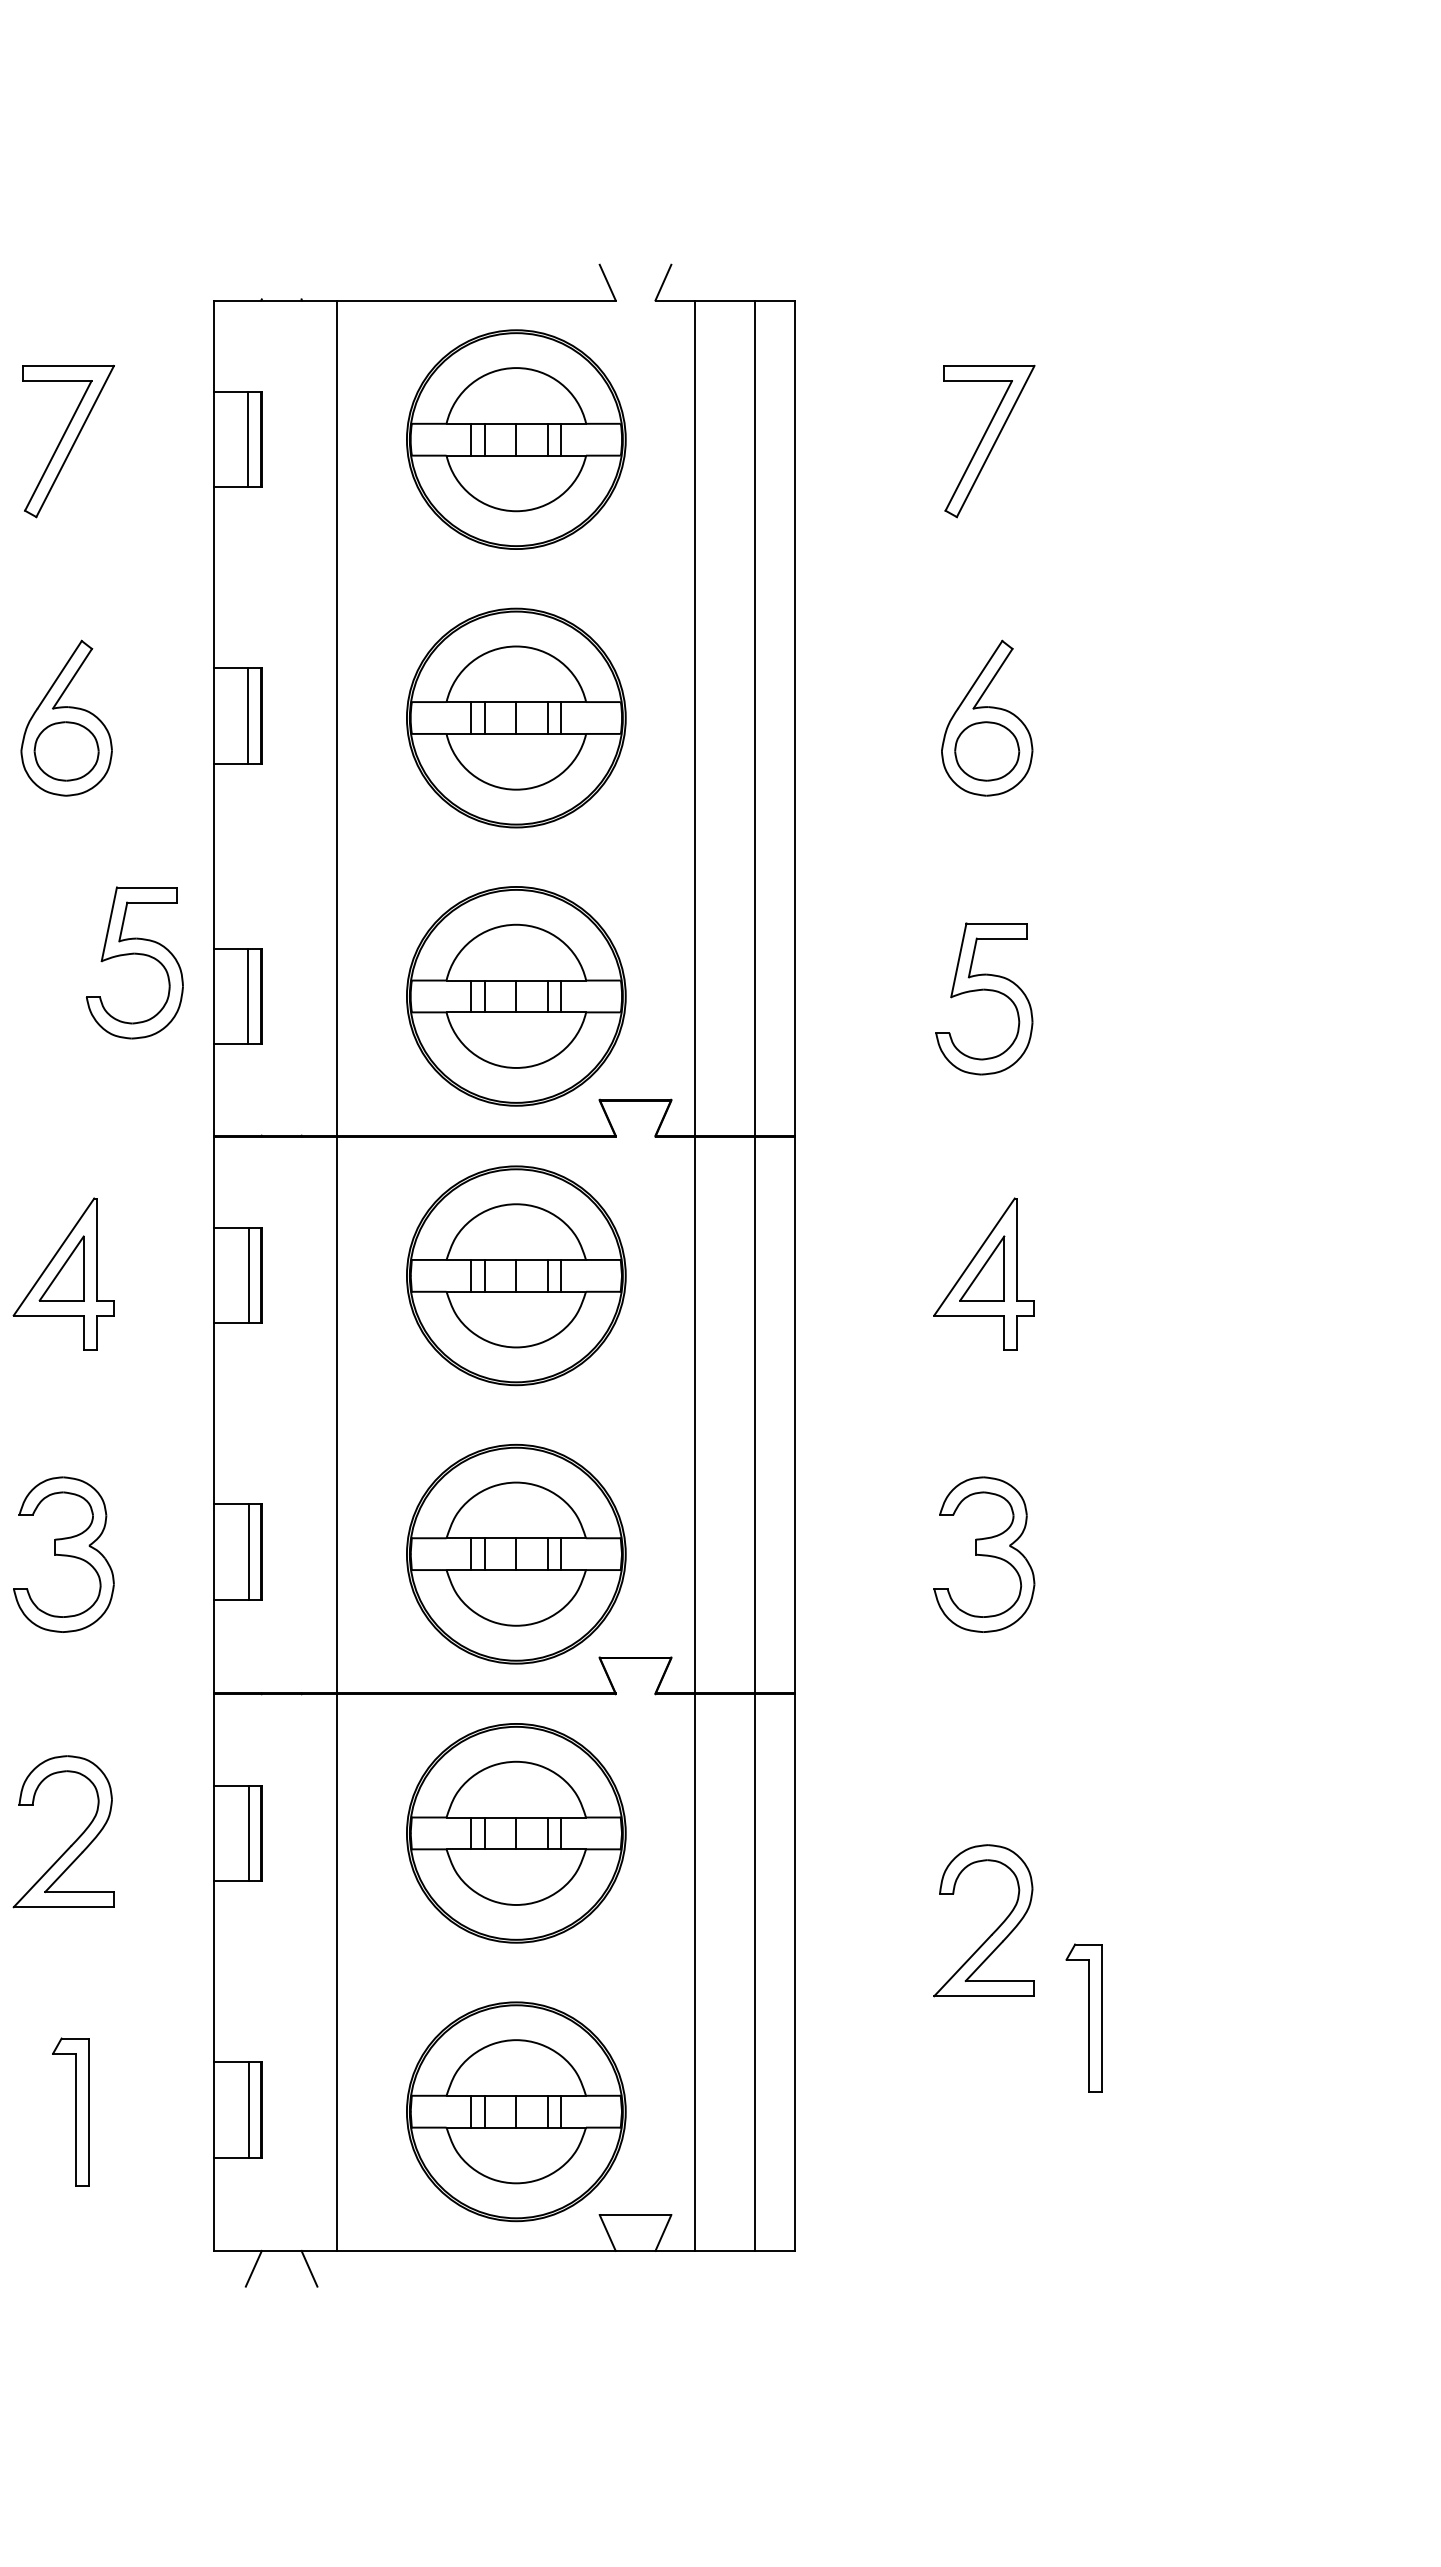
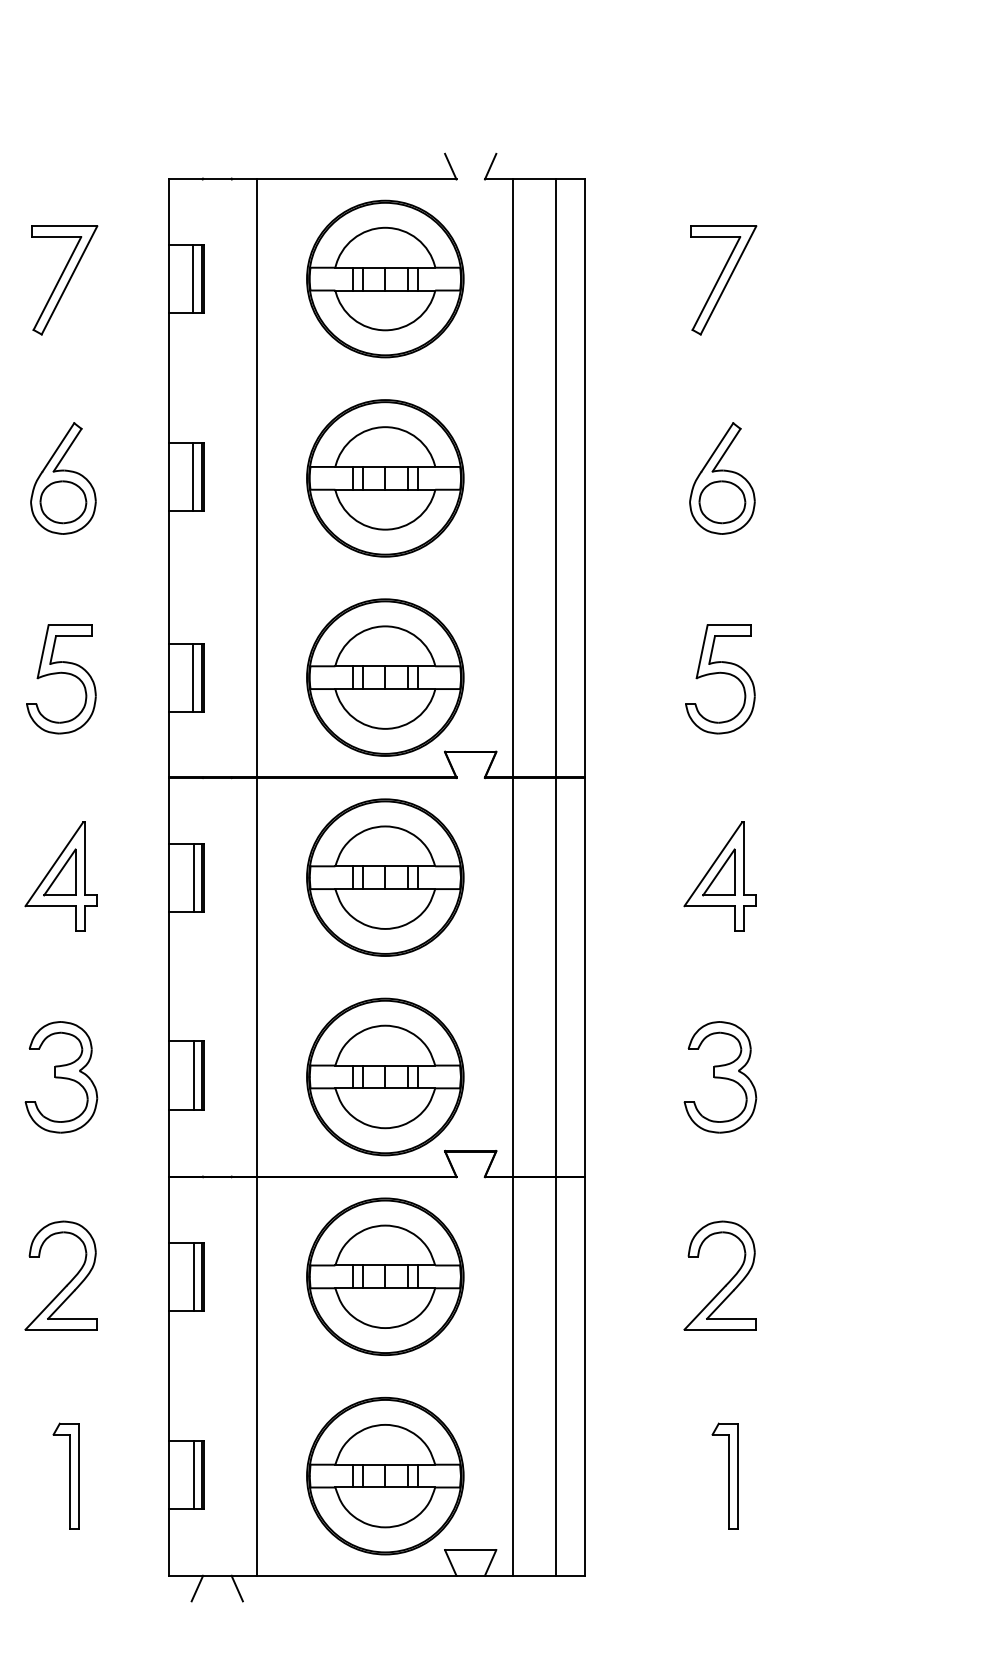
part: (134, 954) -> (61, 673), moved
part: (994, 1930) -> (727, 1282), moved
part: (1083, 2017) -> (724, 1475), moved

